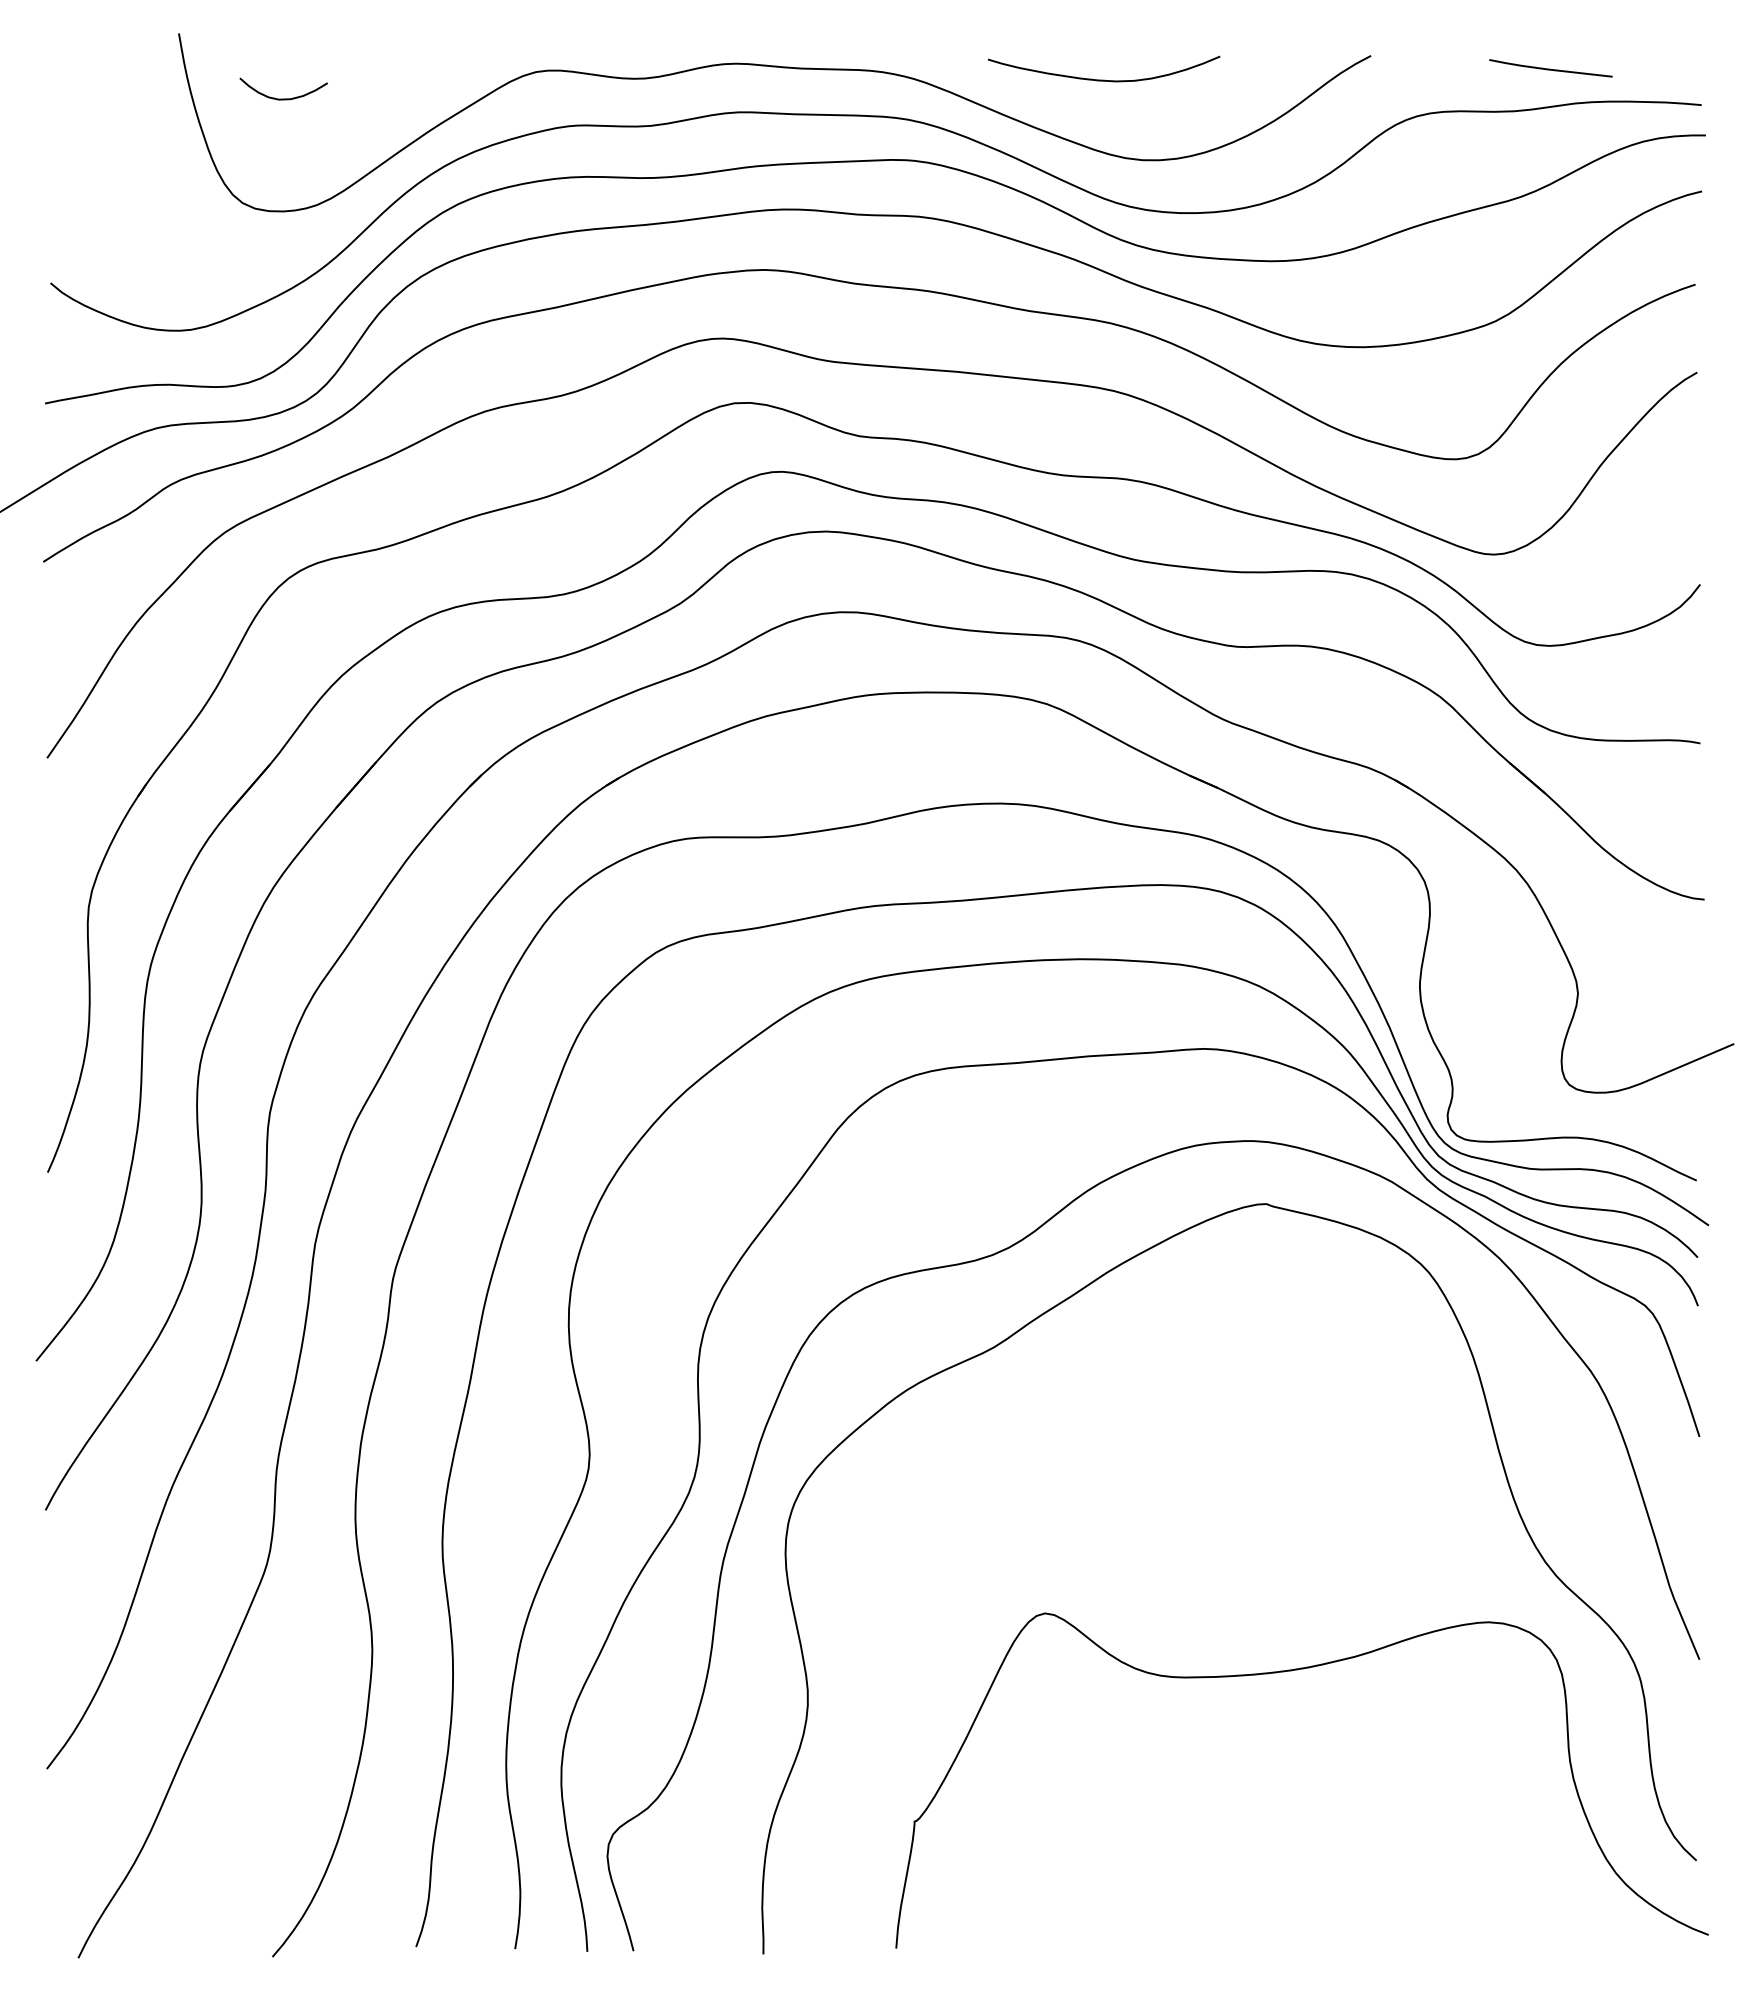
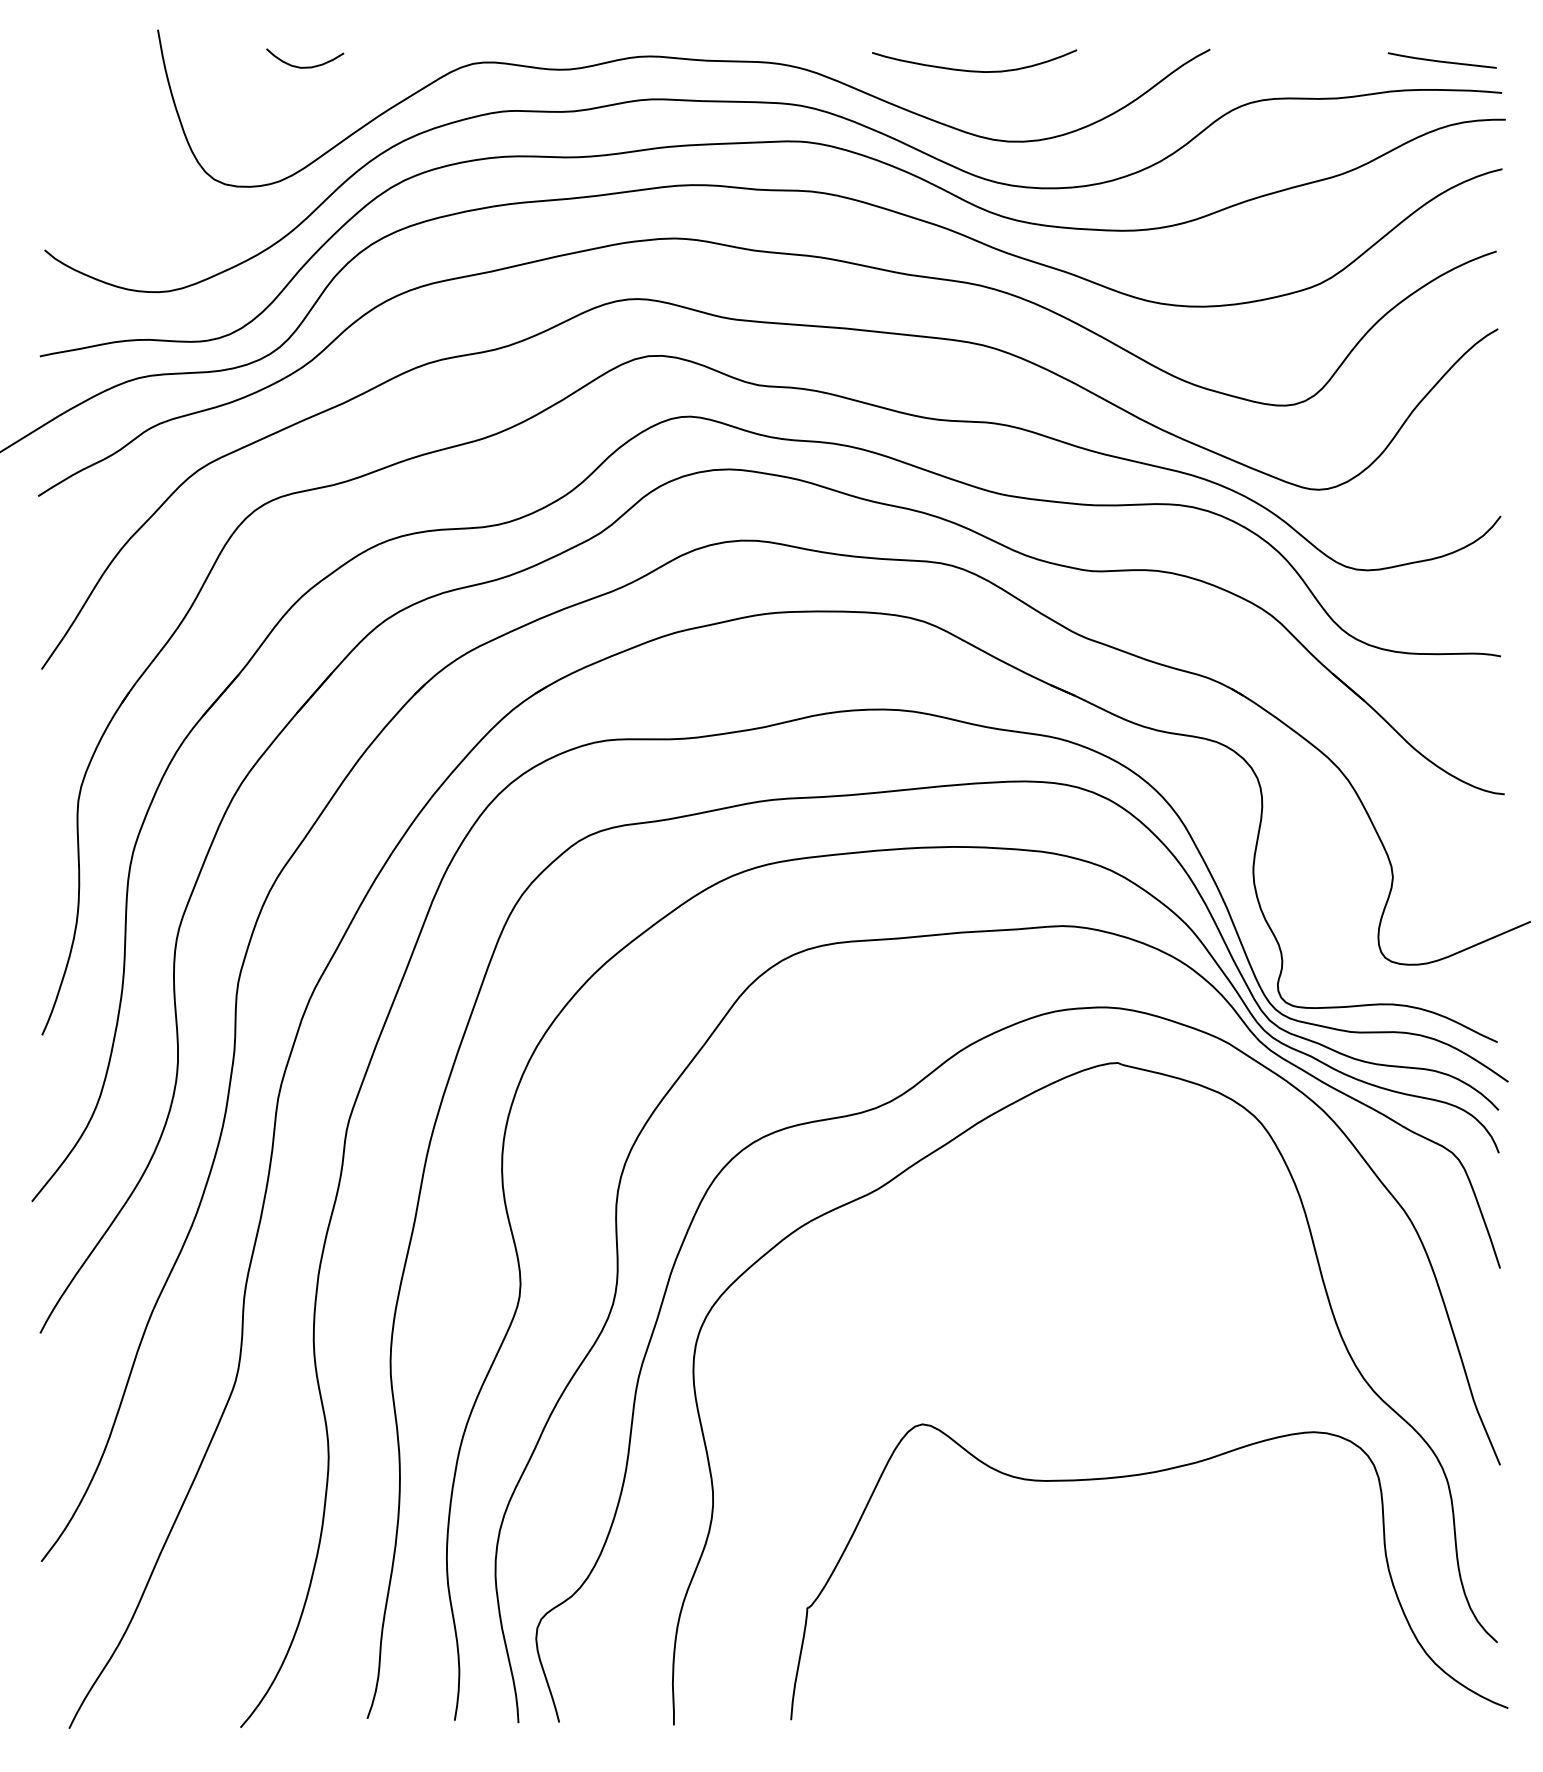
line: (1550, 68) -> (1441, 60), moved
curve: (283, 98) -> (304, 66), moved

